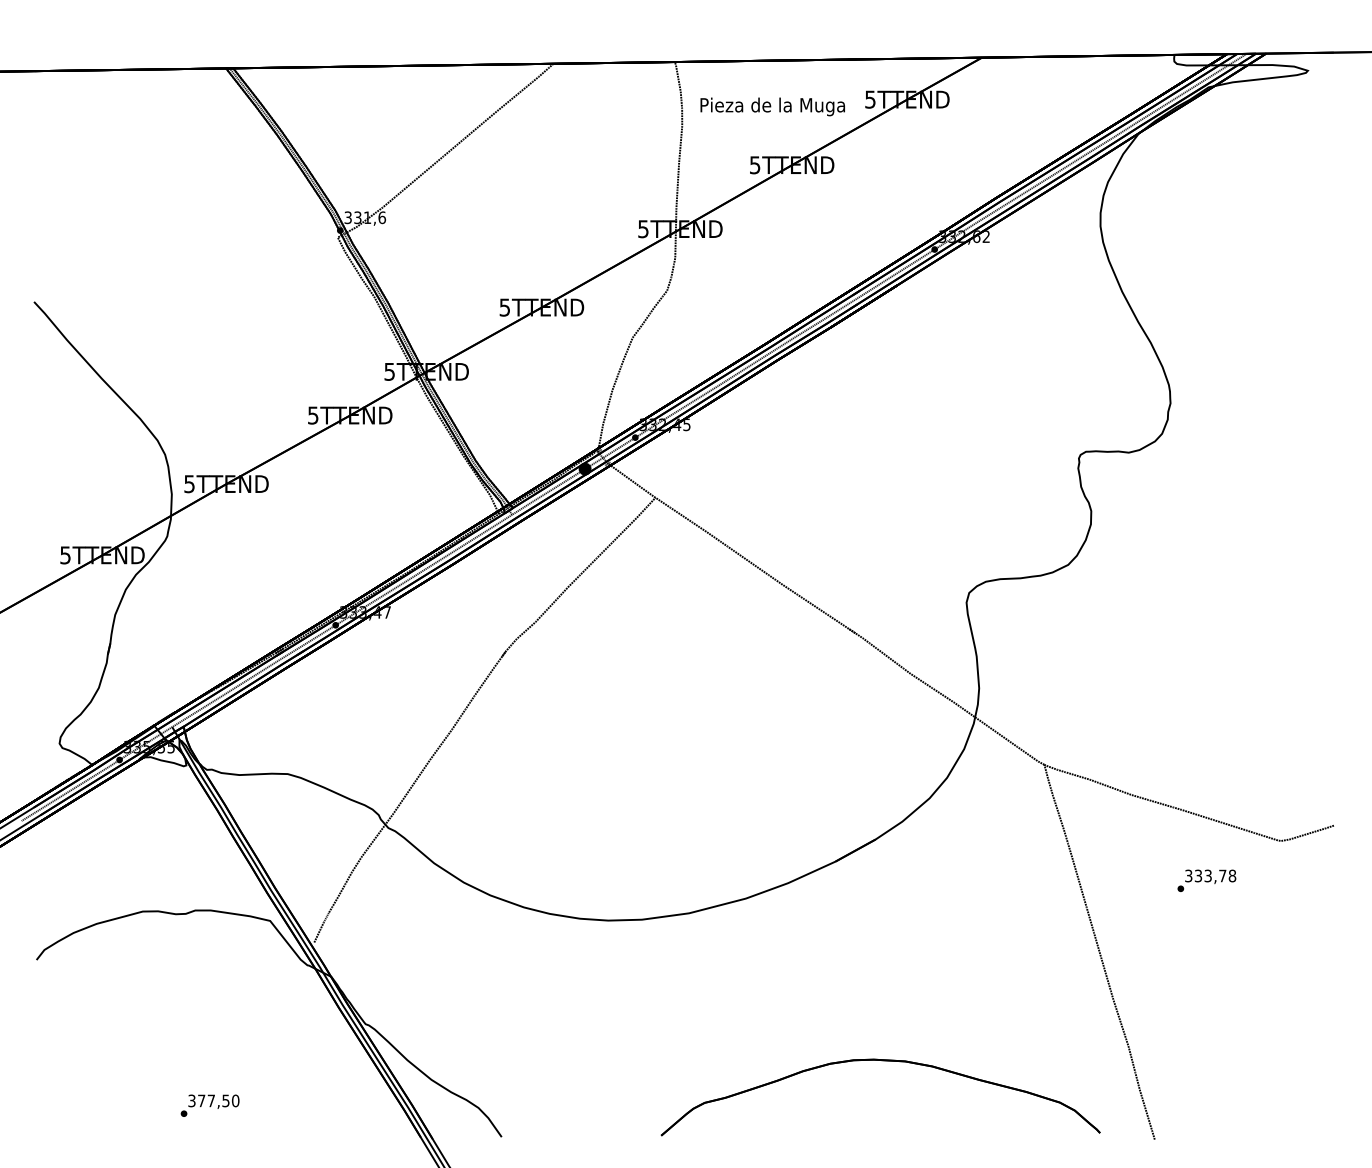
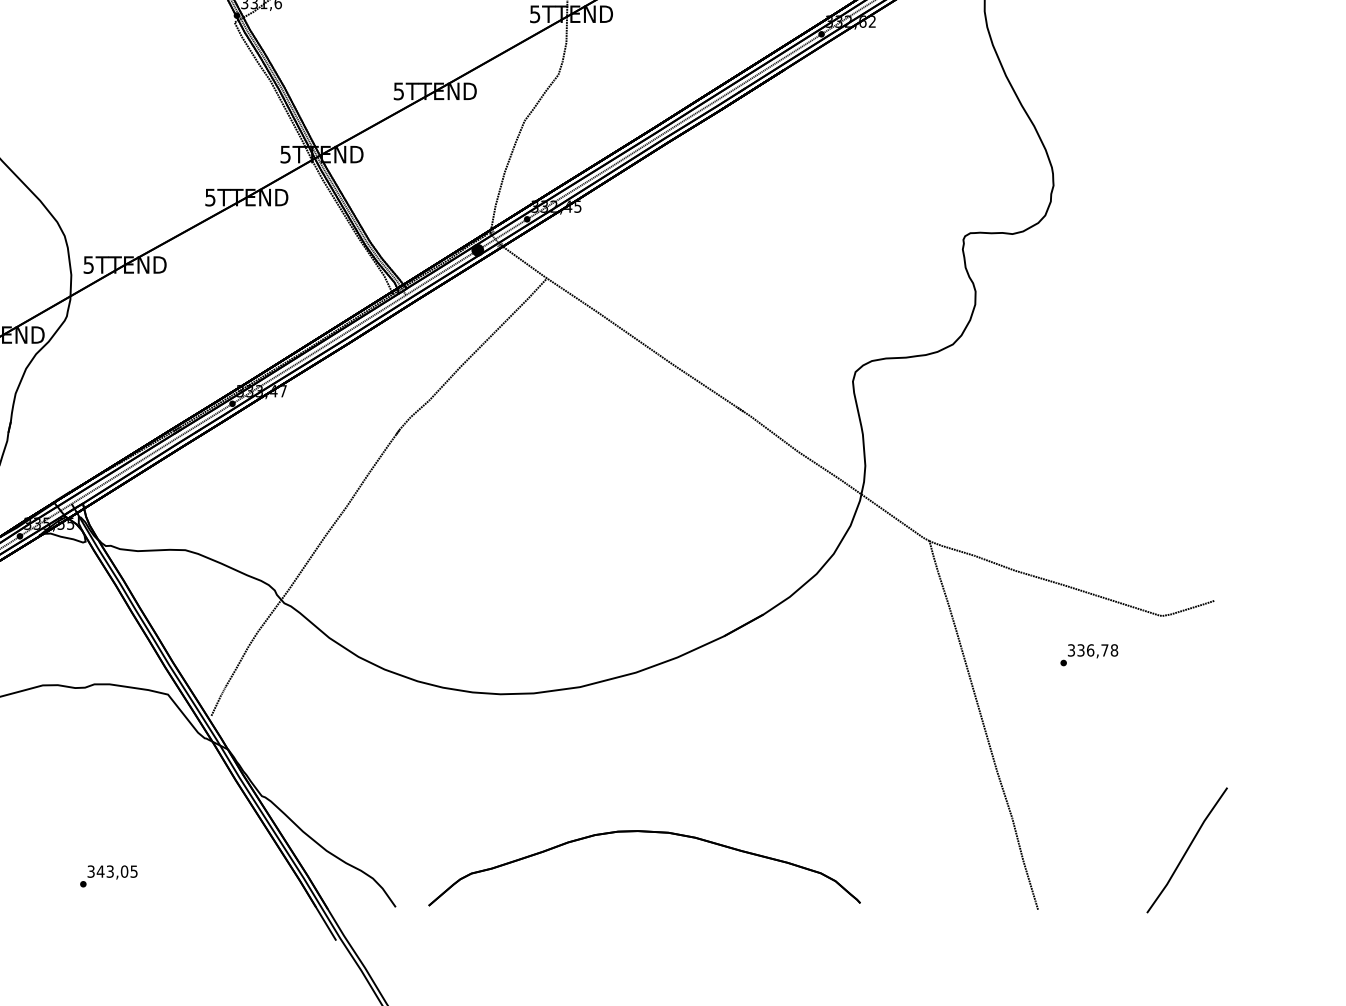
text: (1208, 875) -> (1090, 649), 333,78 -> 336,78
part: (881, 1061) -> (645, 832), moved
line: (1306, 1079) -> (1187, 850), added
text: (218, 1100) -> (117, 871), 377,50 -> 343,05

